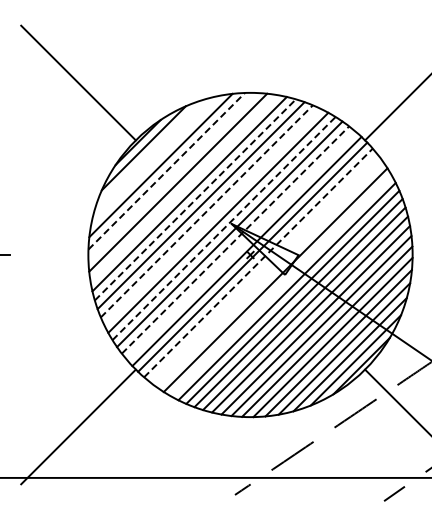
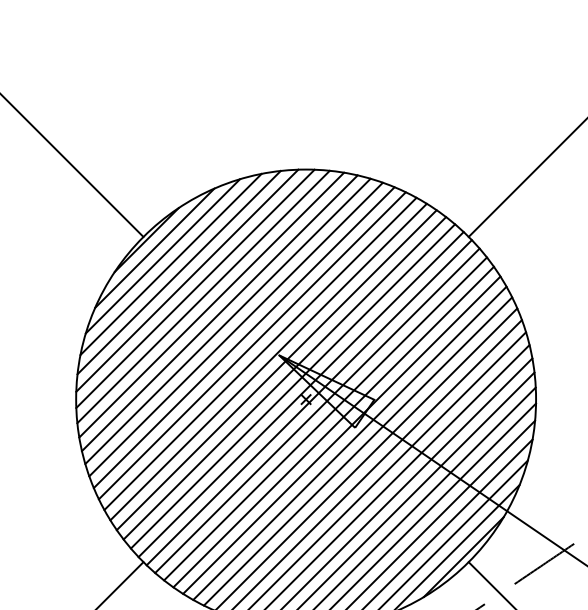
line: (149, 153) -> (162, 255), added
line: (155, 159) -> (171, 264), added
line: (166, 171) -> (186, 281), dashed -> solid
line: (172, 177) -> (195, 289), added
line: (183, 188) -> (211, 305), added
line: (195, 199) -> (228, 320), dashed -> solid
line: (206, 211) -> (243, 337), dashed -> solid
line: (212, 216) -> (252, 344), added
line: (224, 228) -> (269, 361), dashed -> solid
line: (235, 240) -> (284, 378), dashed -> solid
line: (241, 245) -> (293, 386), added
line: (258, 262) -> (317, 410), dashed -> solid
line: (264, 268) -> (325, 418), added
line: (269, 274) -> (333, 427), added
line: (280, 285) -> (348, 442), added

